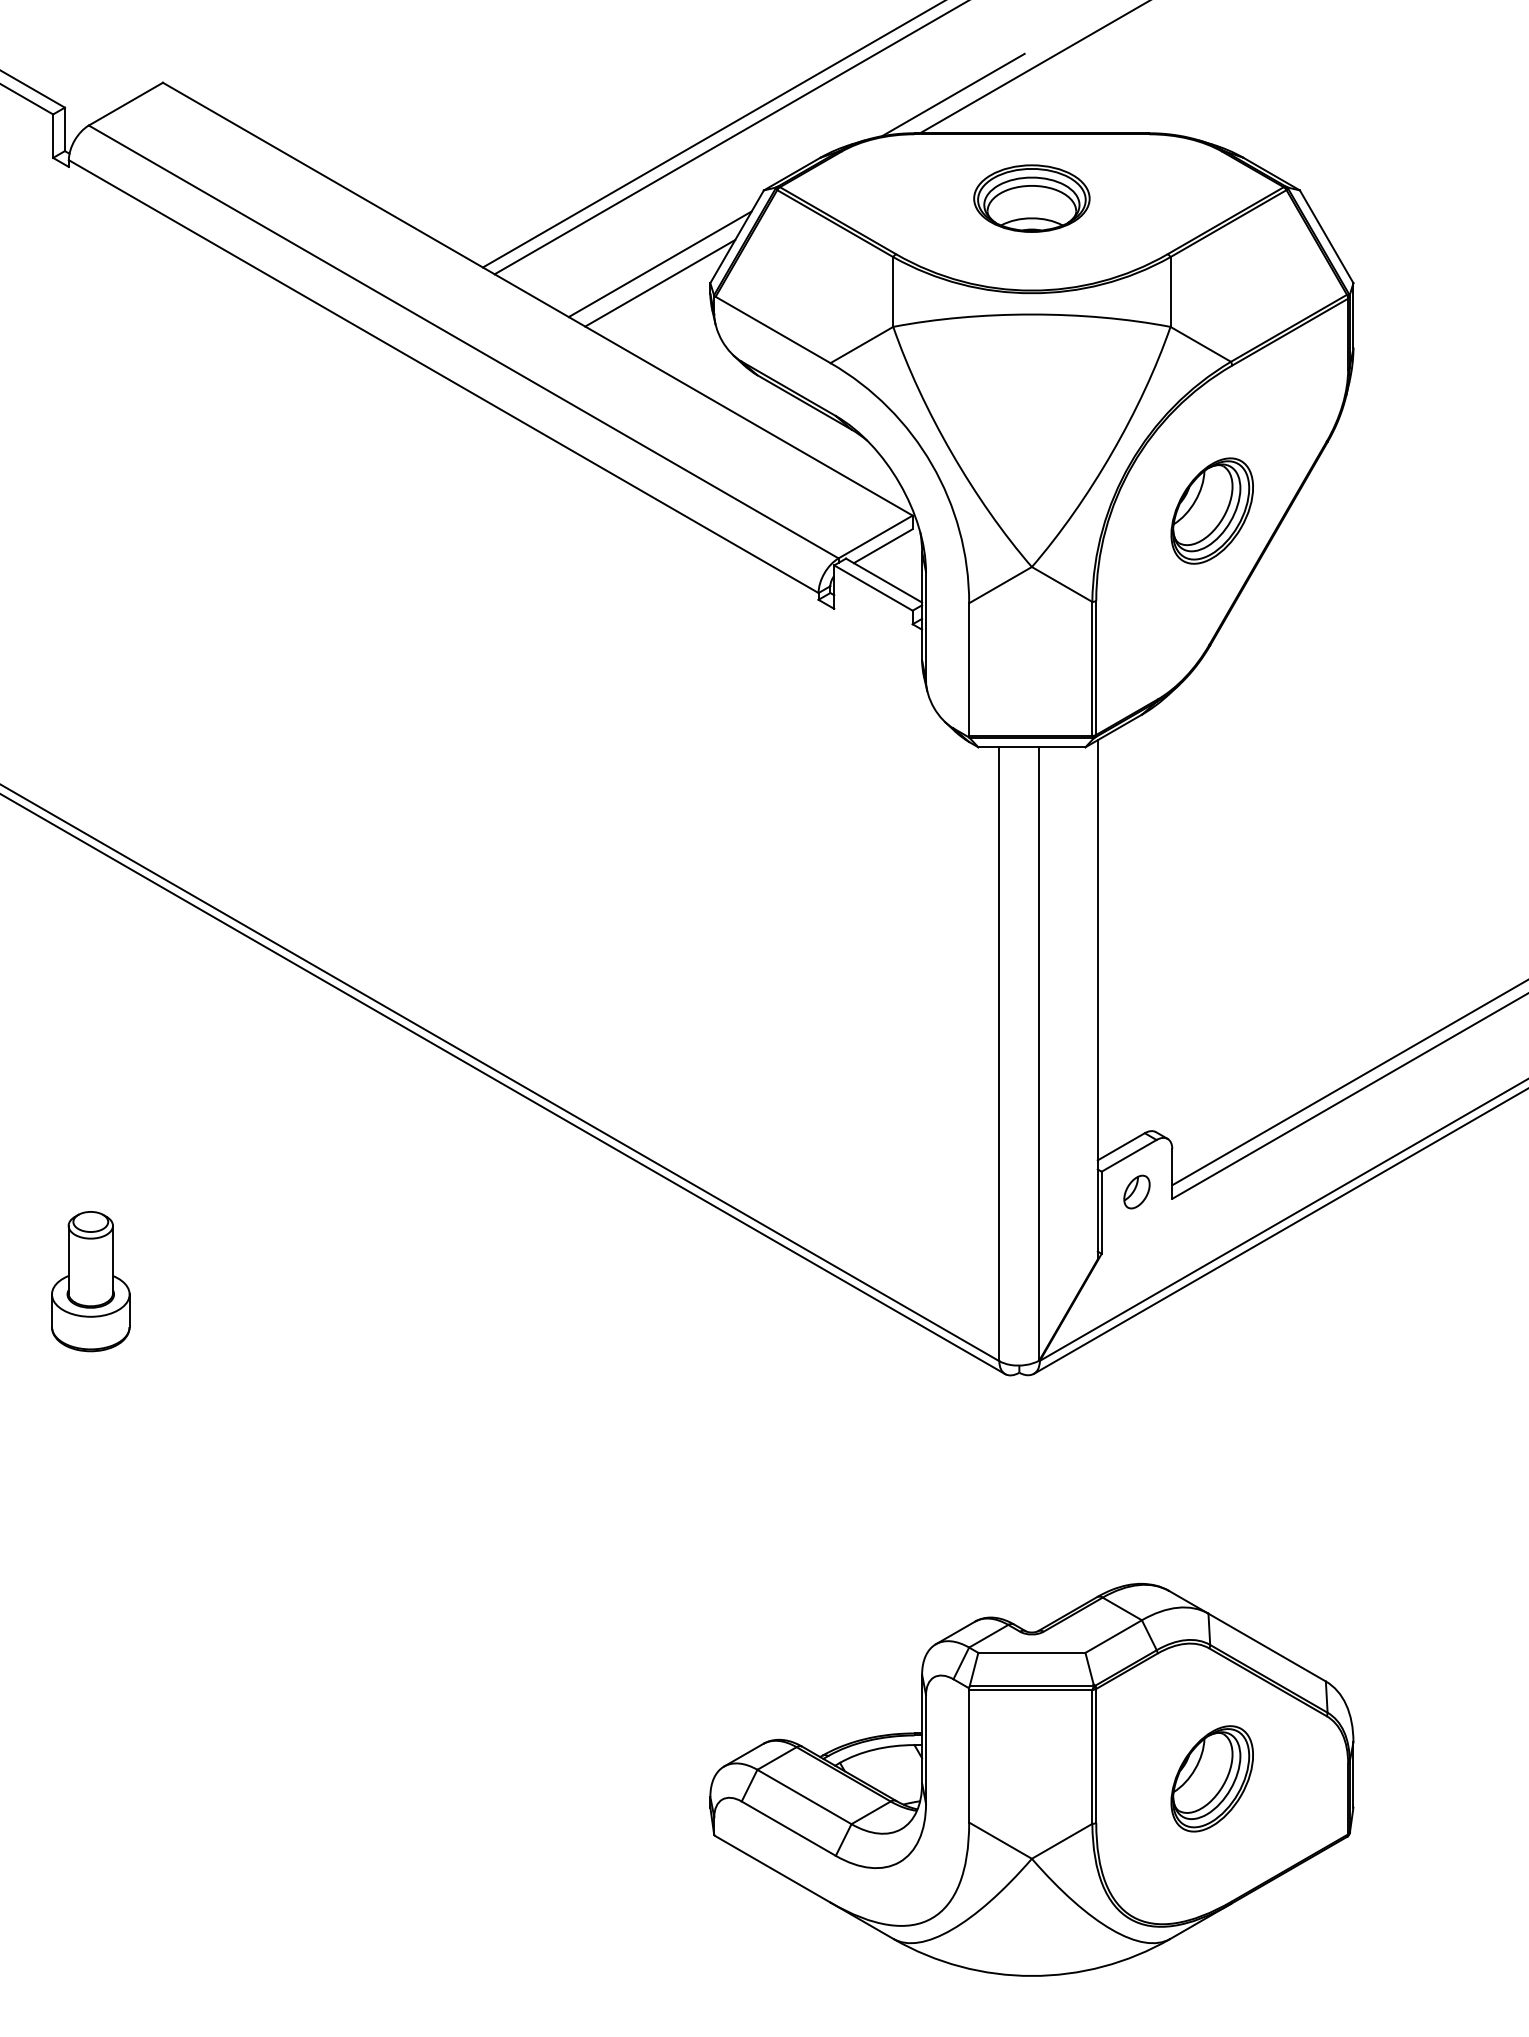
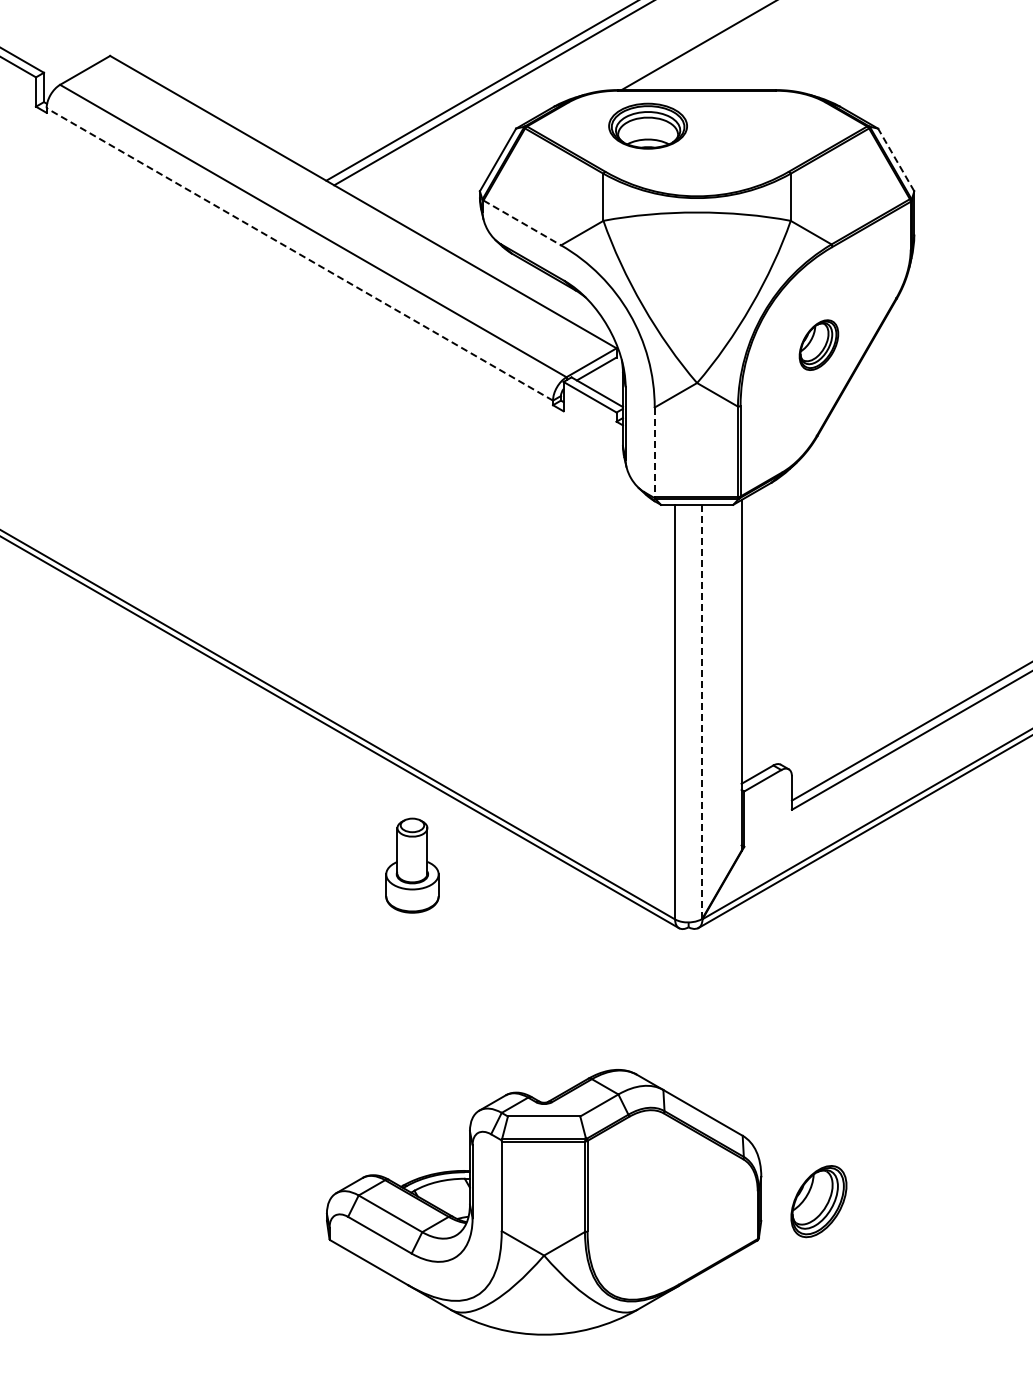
line: (952, 95) -> (643, 64), removed
part: (1030, 197) -> (647, 125), moved
line: (1325, 236) -> (895, 159), solid -> dashed
line: (659, 264) -> (445, 178), removed
line: (659, 283) -> (445, 191), removed
line: (773, 329) -> (522, 222), solid -> dashed
line: (443, 376) -> (299, 254), solid -> dashed
part: (1211, 509) -> (818, 344), size x0.7
line: (968, 669) -> (654, 452), solid -> dashed
line: (1039, 1054) -> (702, 712), solid -> dashed
part: (1136, 1192) -> (767, 805), removed
part: (90, 1281) -> (412, 865), moved
part: (1032, 1780) -> (544, 1202), moved

